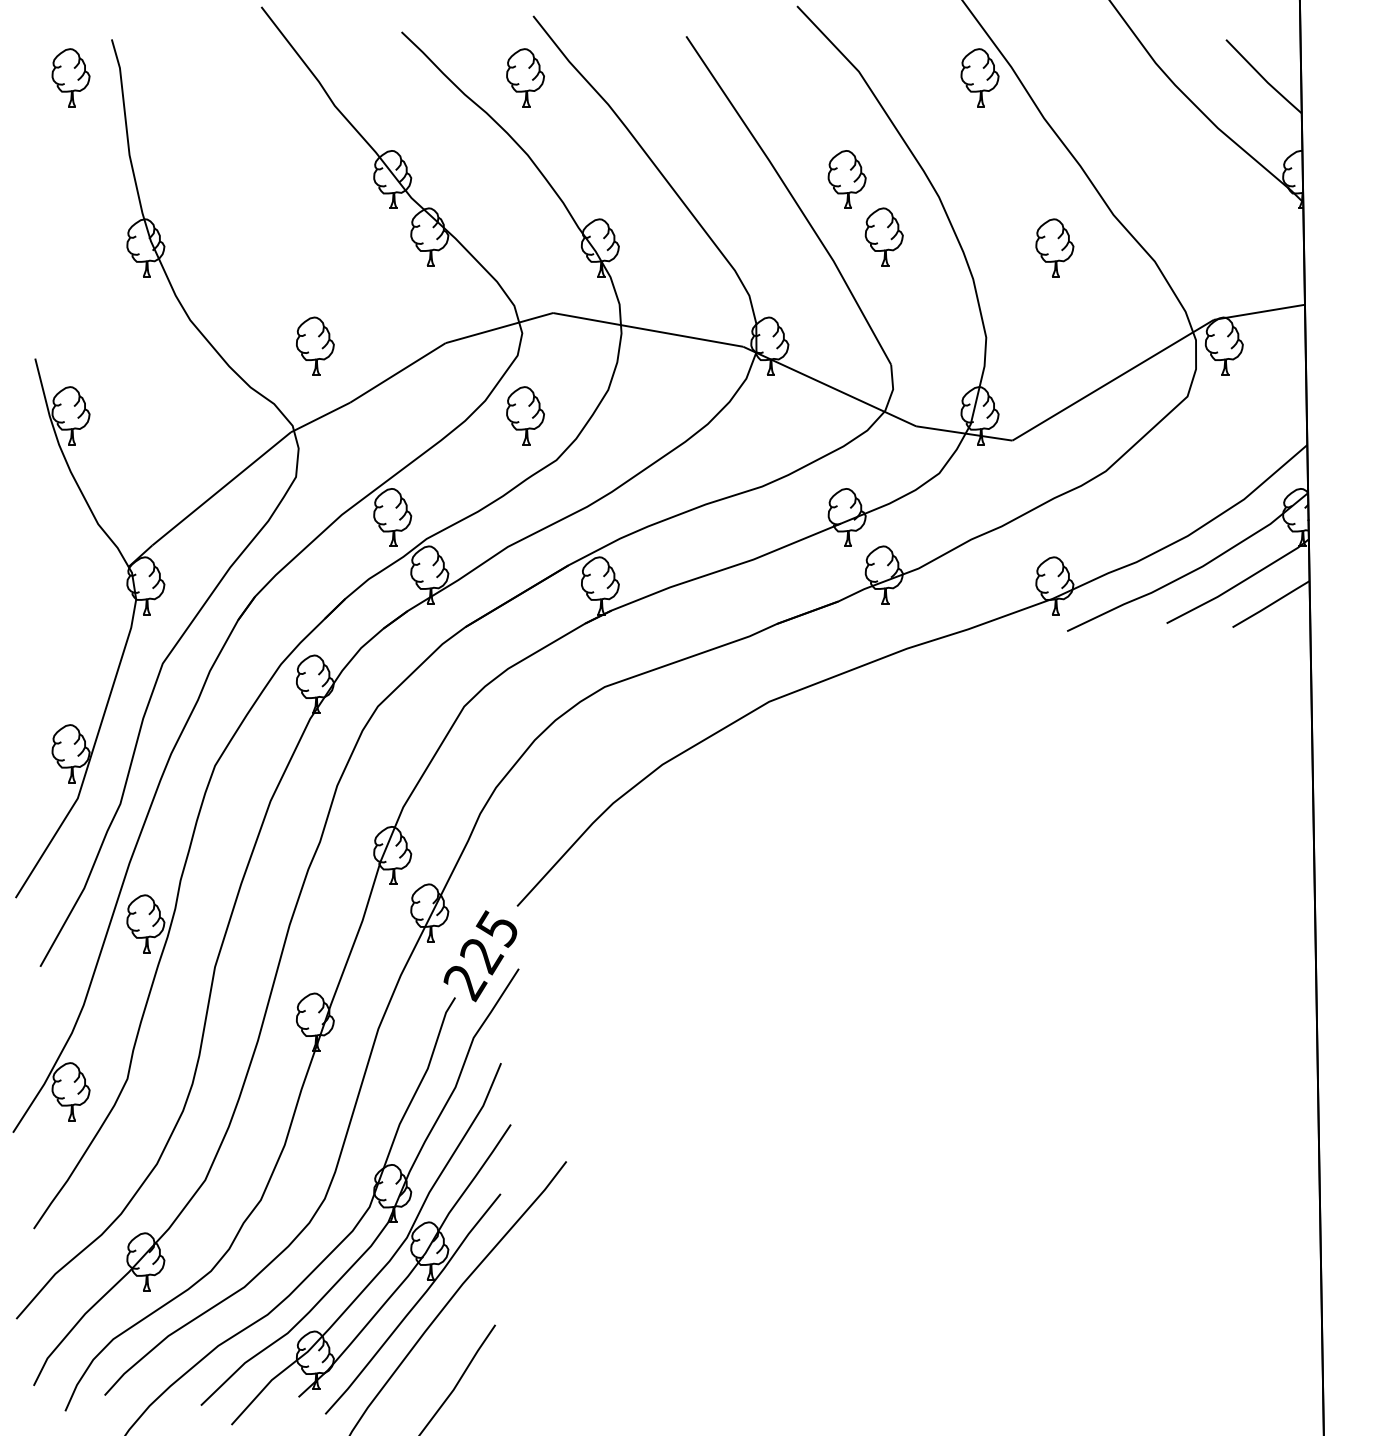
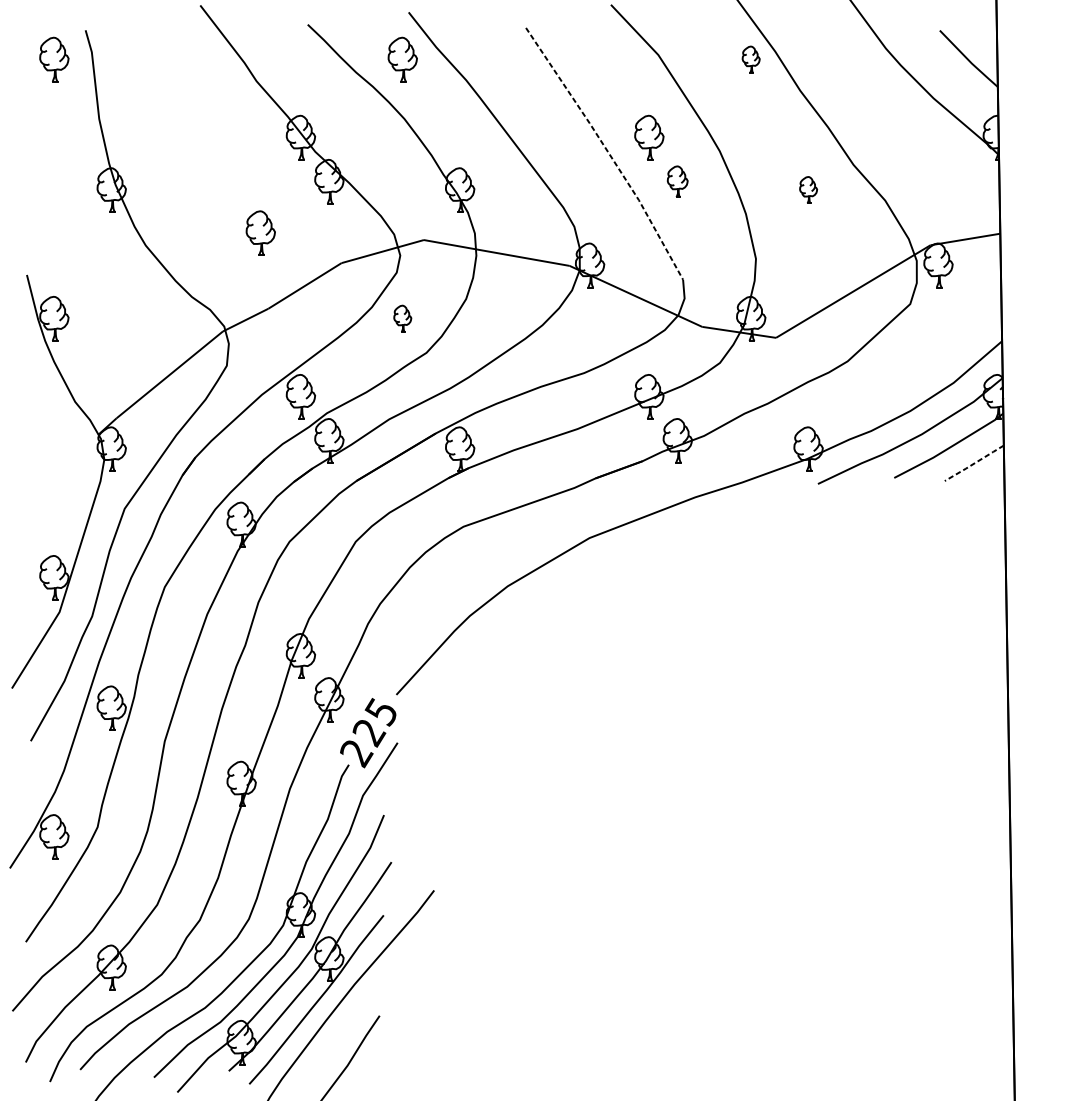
part: (979, 77) -> (750, 59), size x0.6
line: (793, 198) -> (608, 152), solid -> dashed
part: (883, 236) -> (677, 181), size x0.7
part: (1054, 247) -> (808, 189), size x0.6
part: (315, 345) -> (260, 232), moved
part: (525, 415) -> (402, 318), size x0.6
line: (1271, 604) -> (974, 463), solid -> dashed

